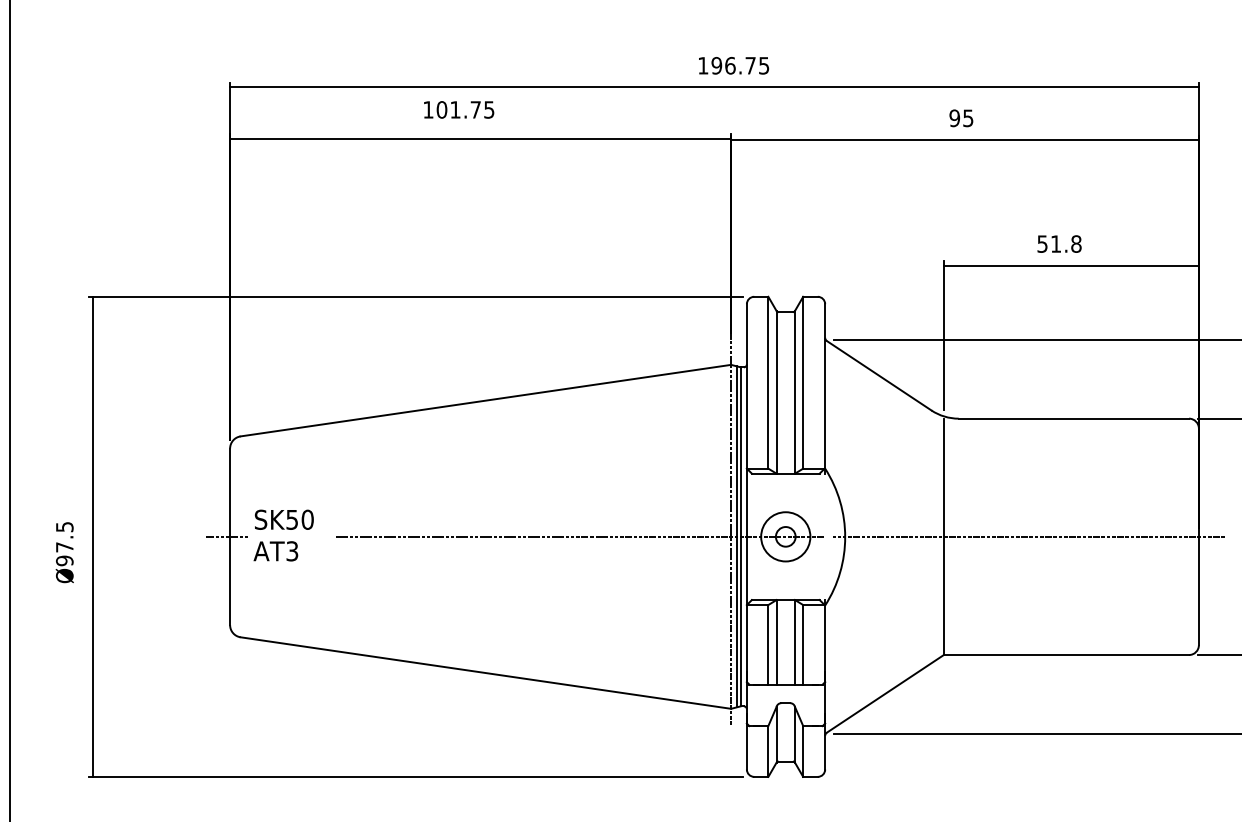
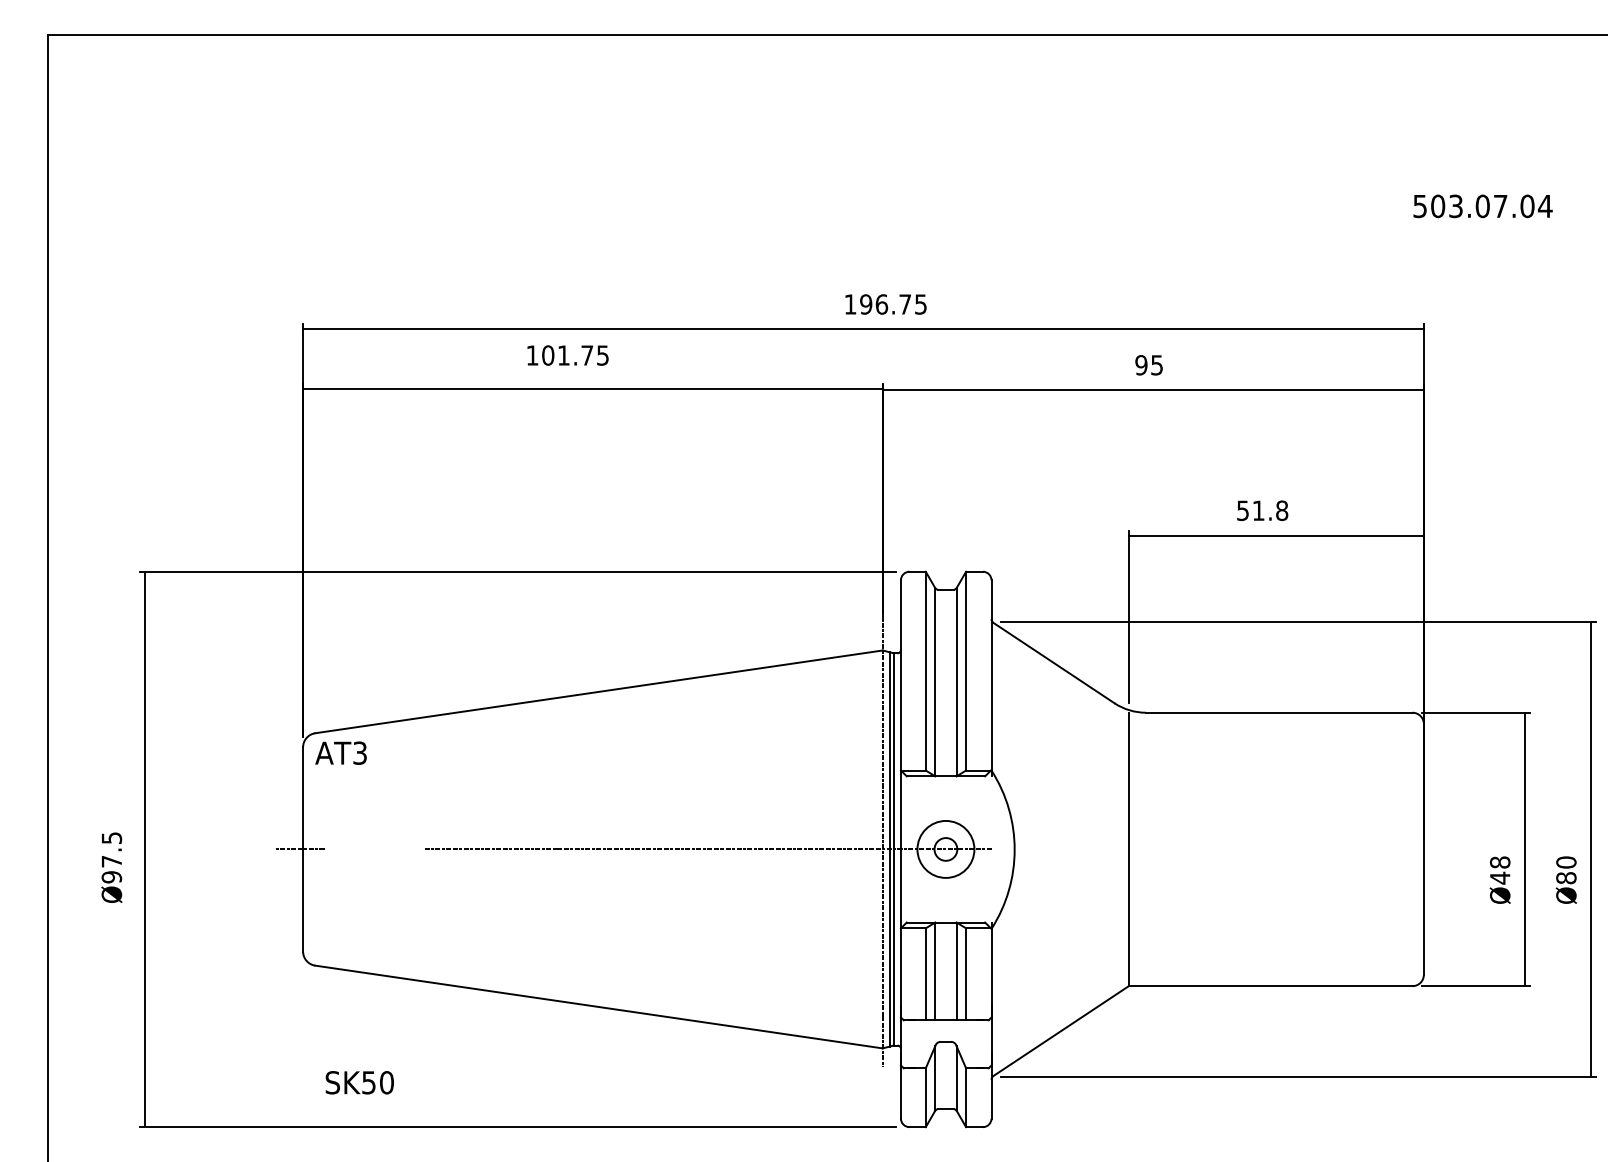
text: (284, 519) -> (359, 1082), moved
line: (1029, 536) -> (1227, 849), removed
text: (275, 550) -> (340, 752), moved

